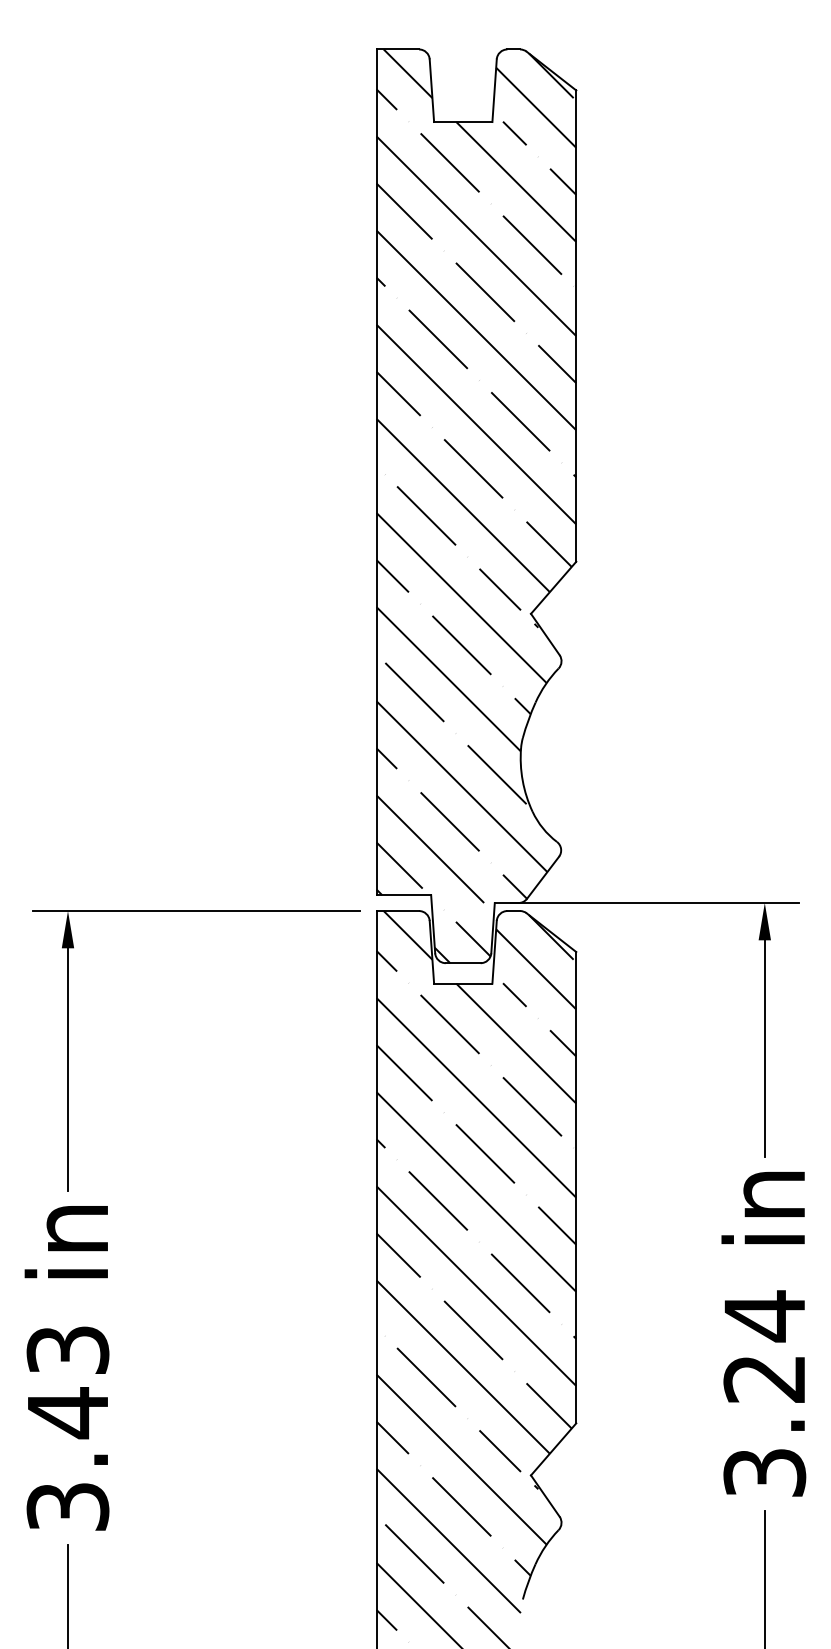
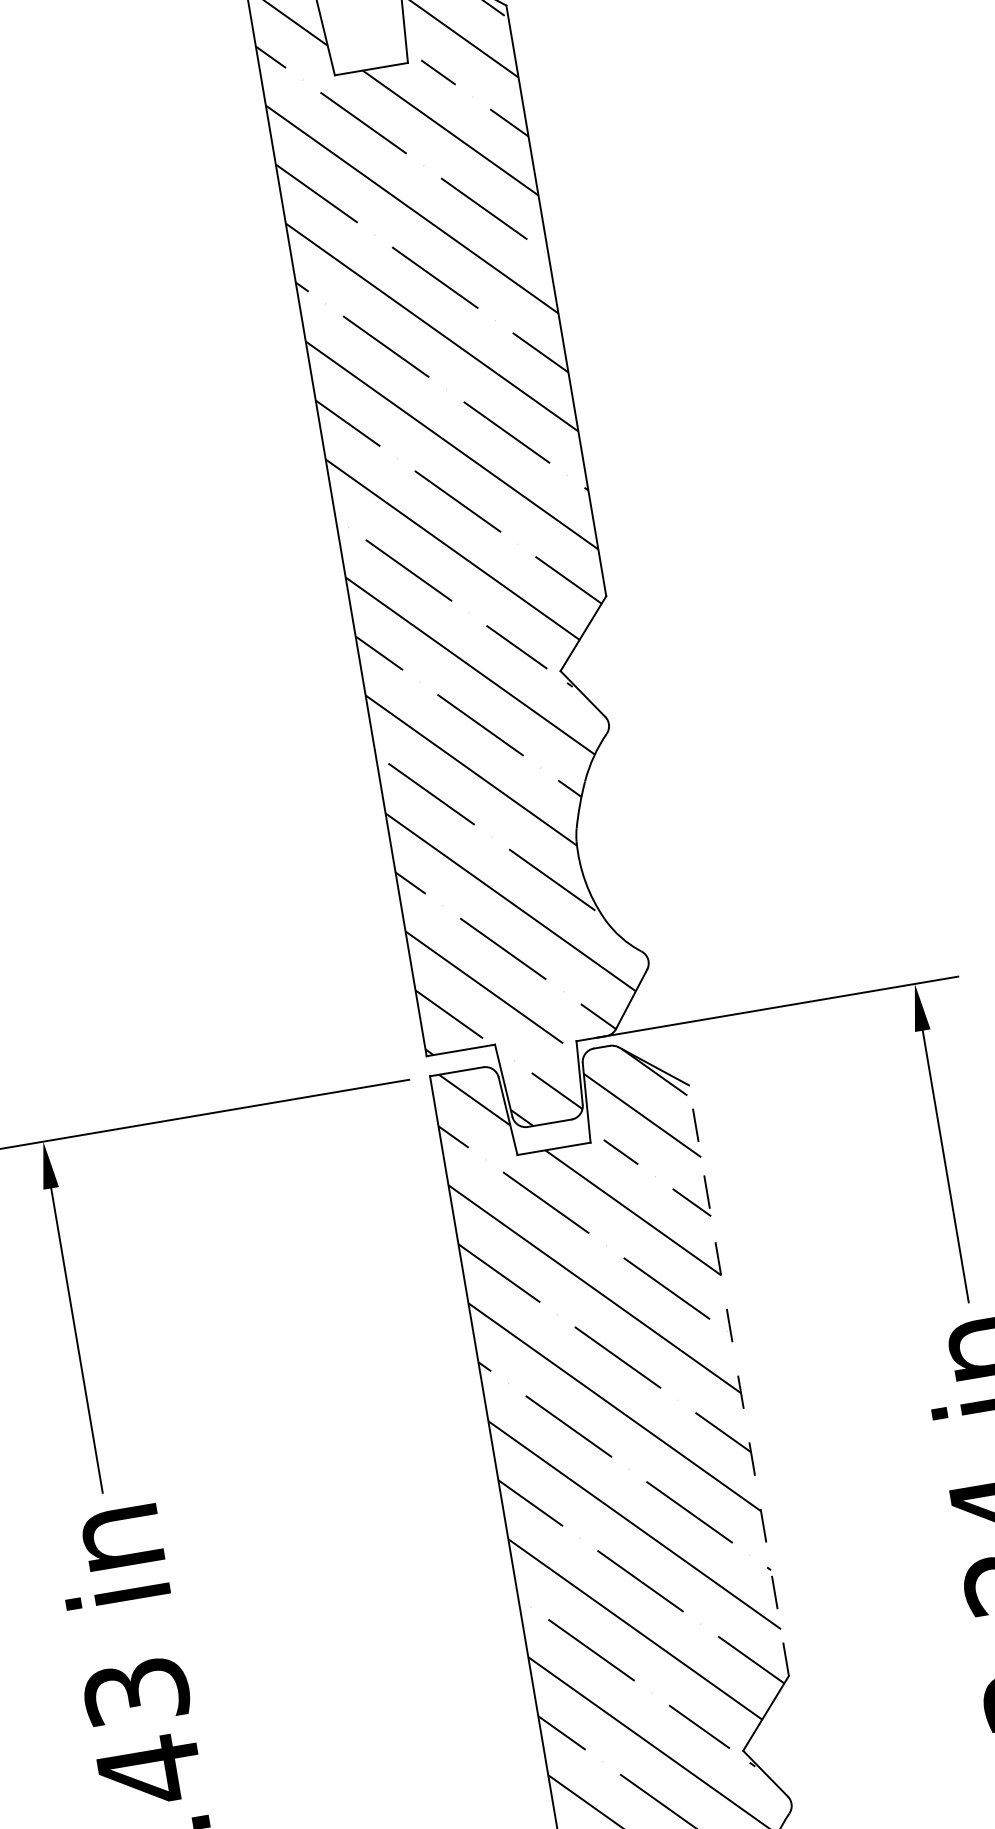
line: (576, 1187) -> (739, 1380), solid -> dashed

